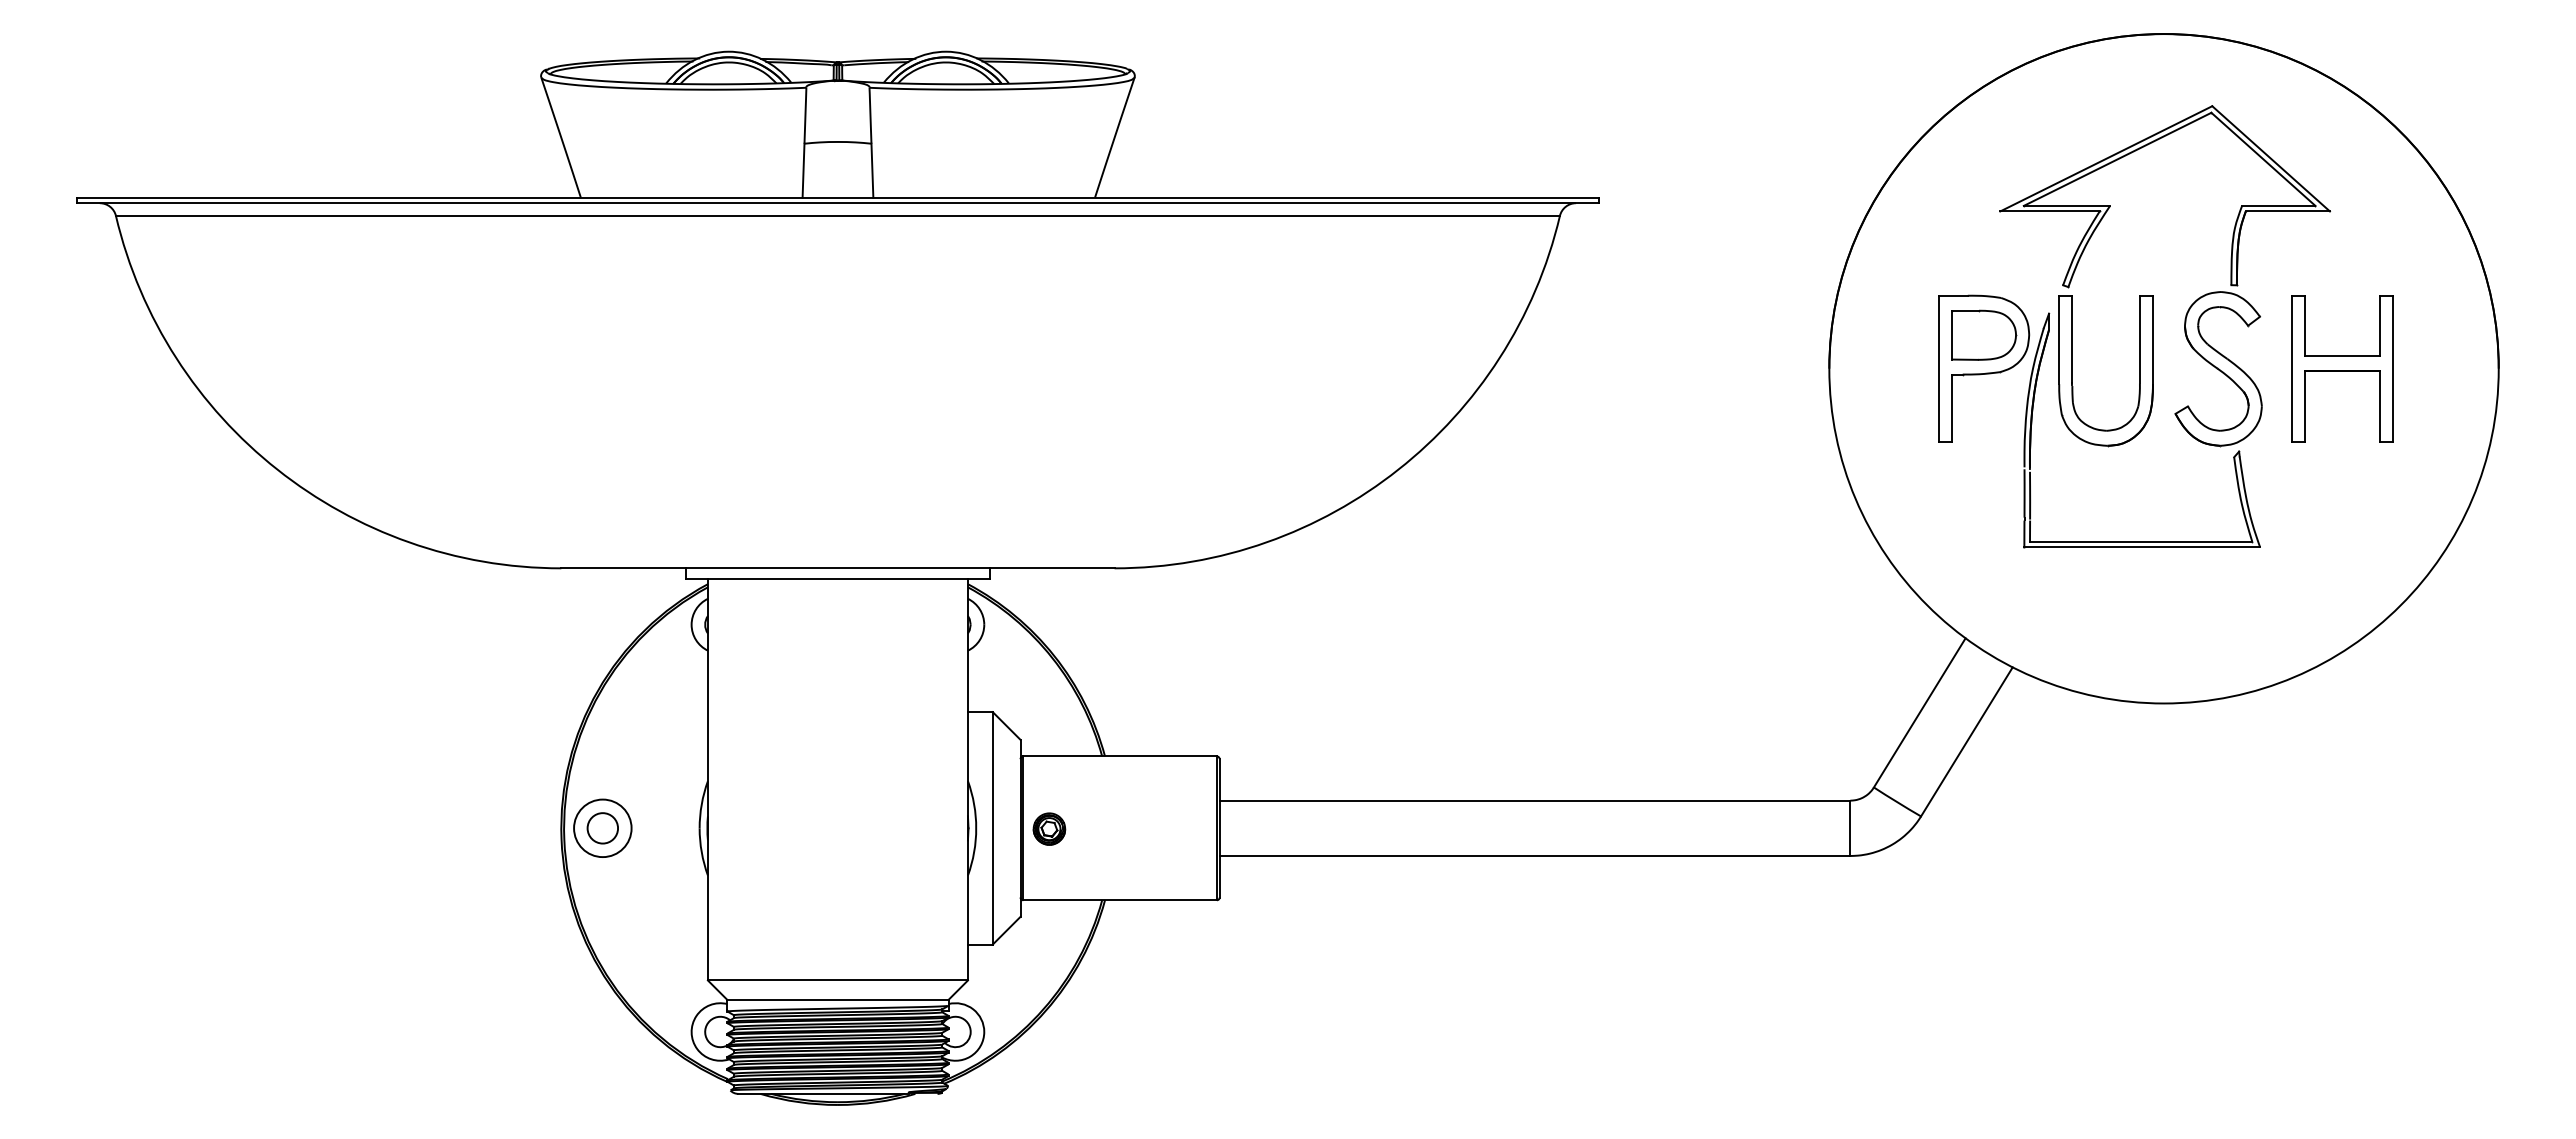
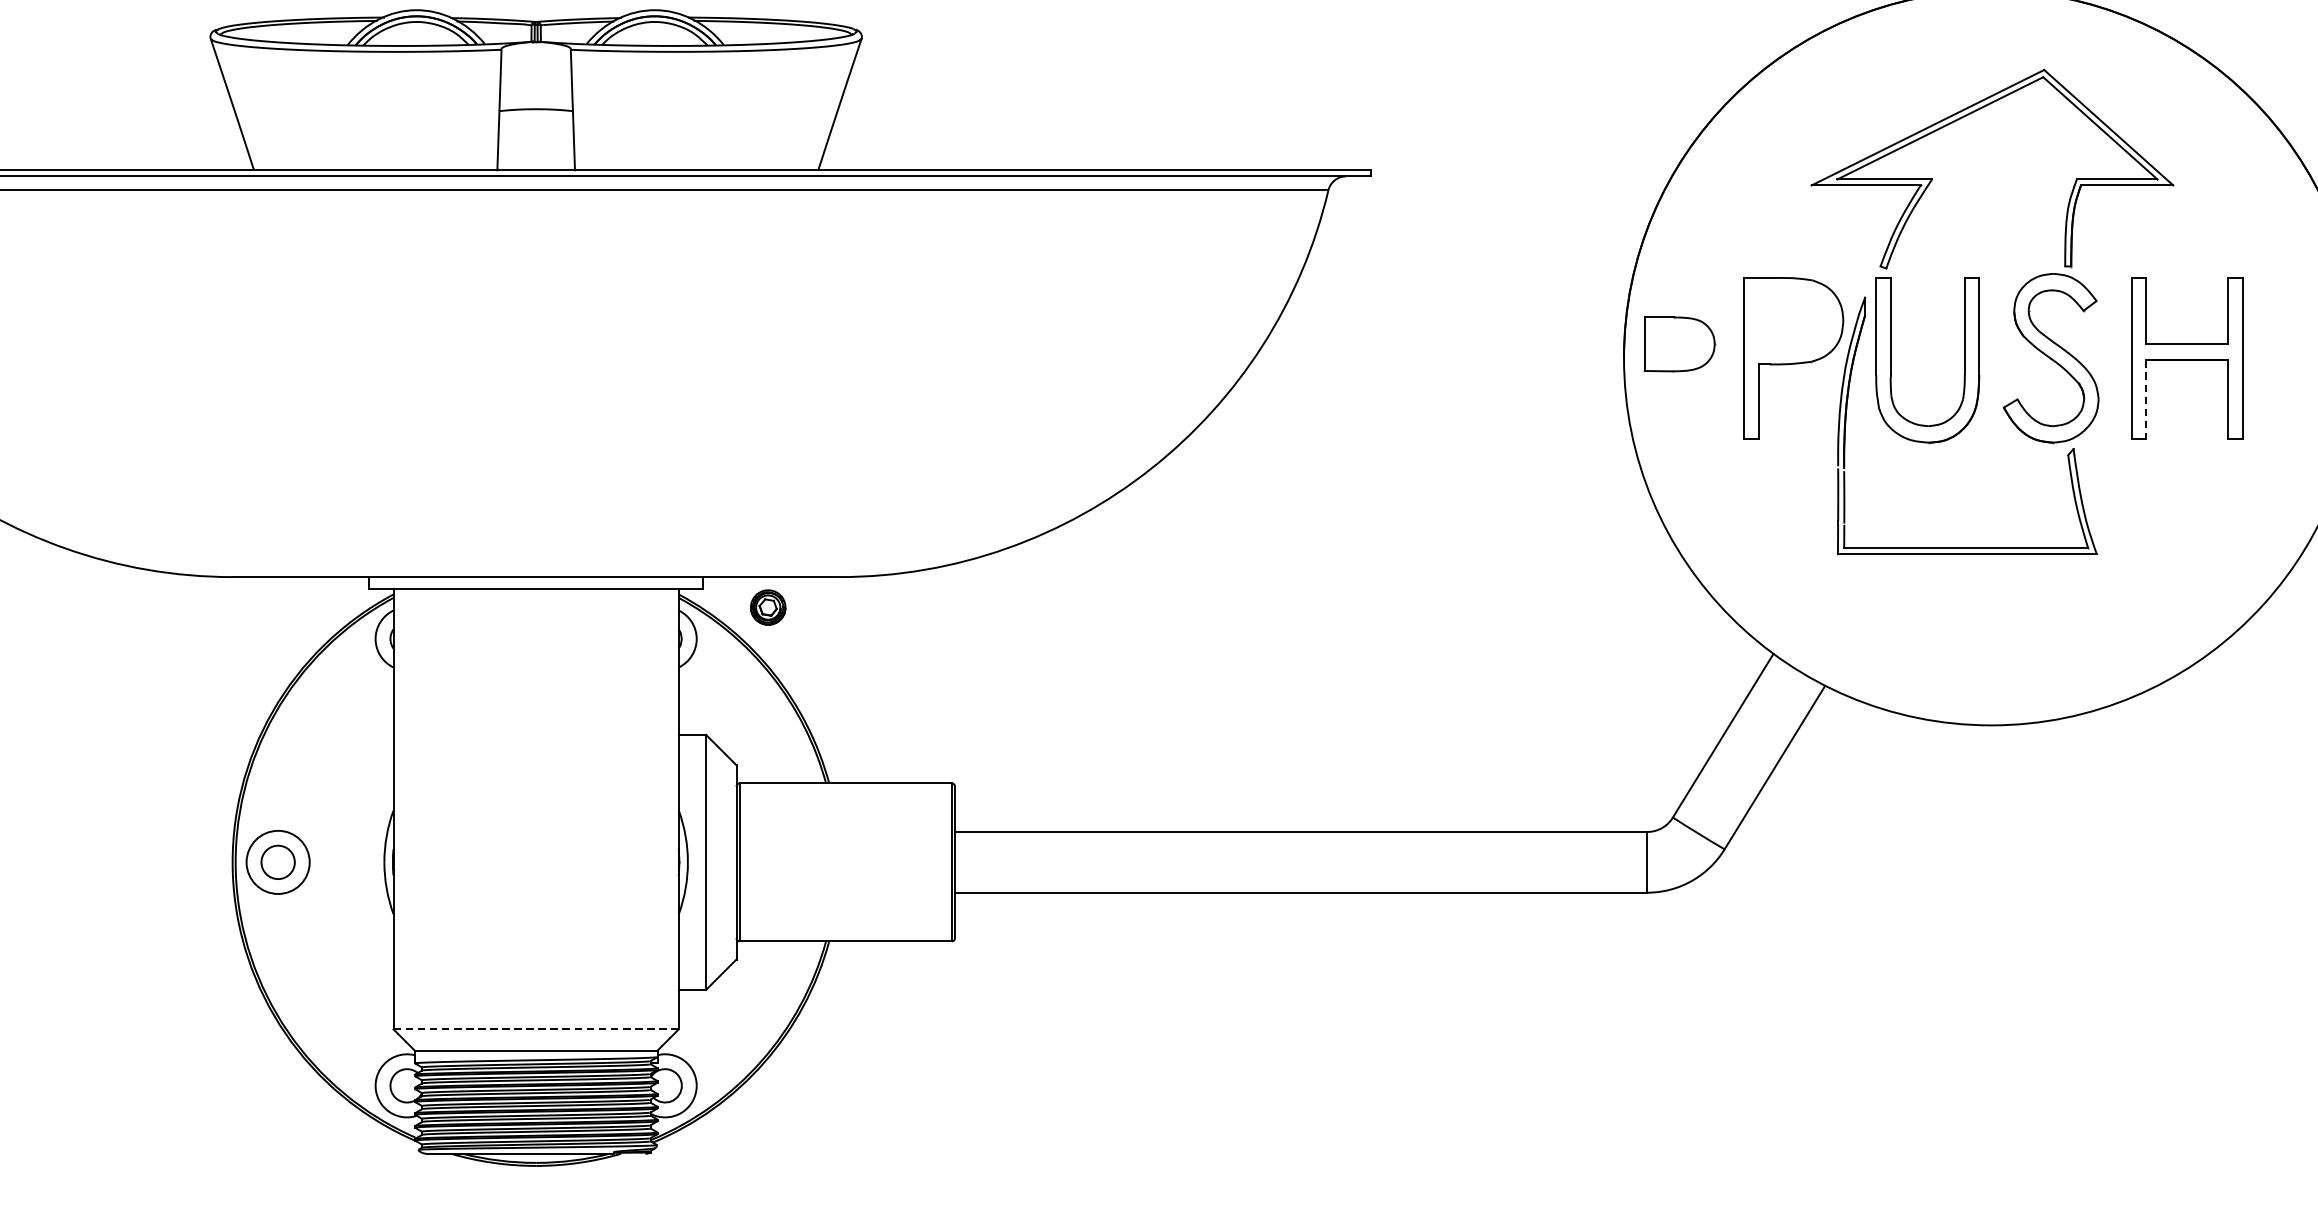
part: (1984, 334) -> (1680, 343), moved
line: (2305, 406) -> (2146, 399), solid -> dashed
part: (1049, 828) -> (768, 606), moved
line: (838, 980) -> (536, 1029), solid -> dashed

